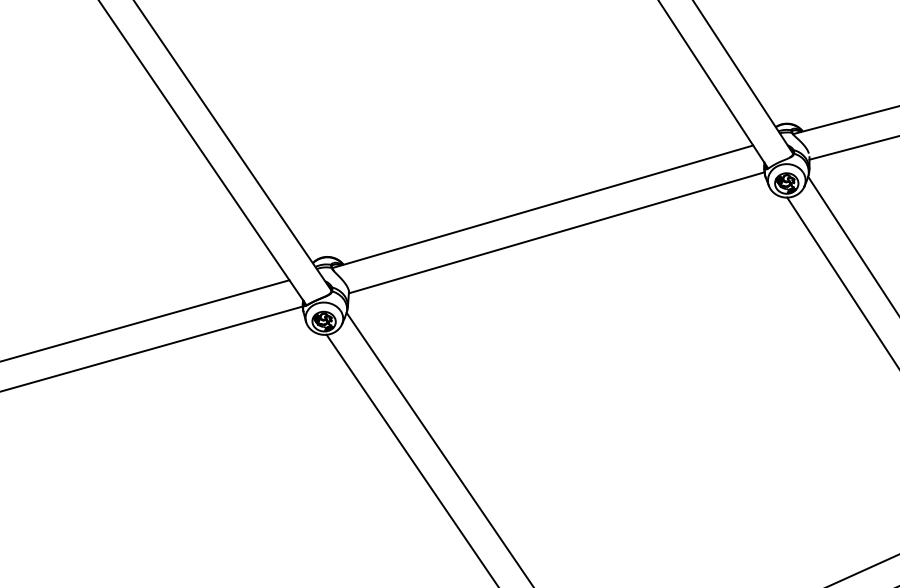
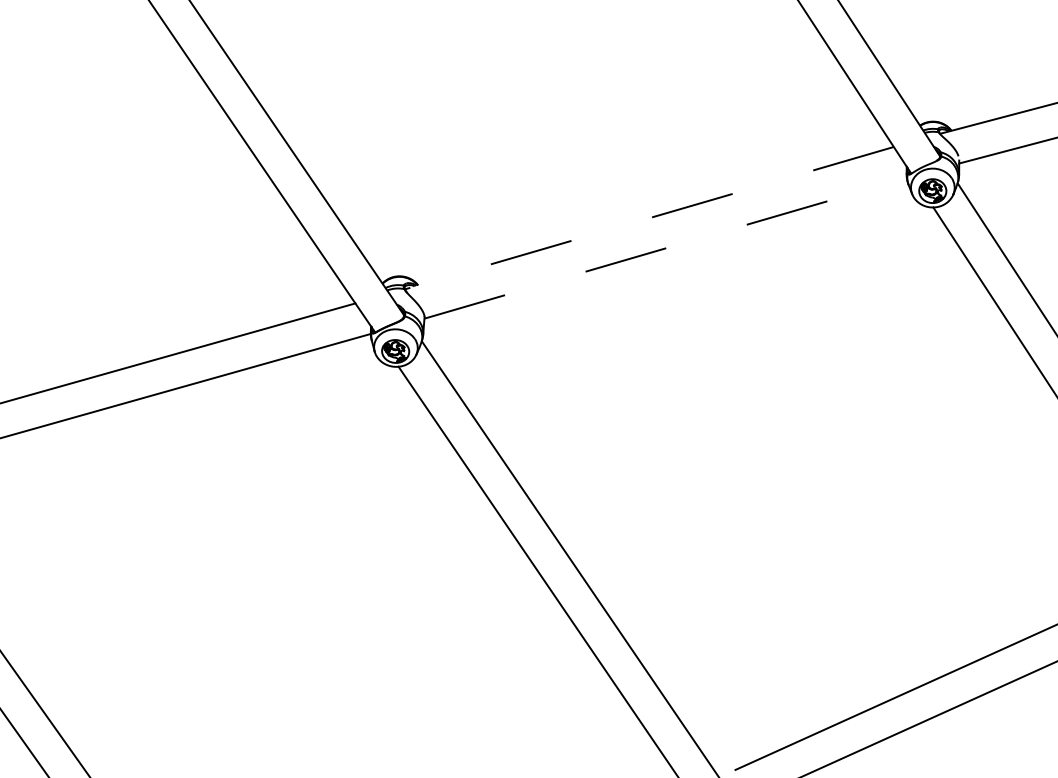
line: (542, 207) -> (649, 218), solid -> dashed
line: (557, 232) -> (666, 248), solid -> dashed

